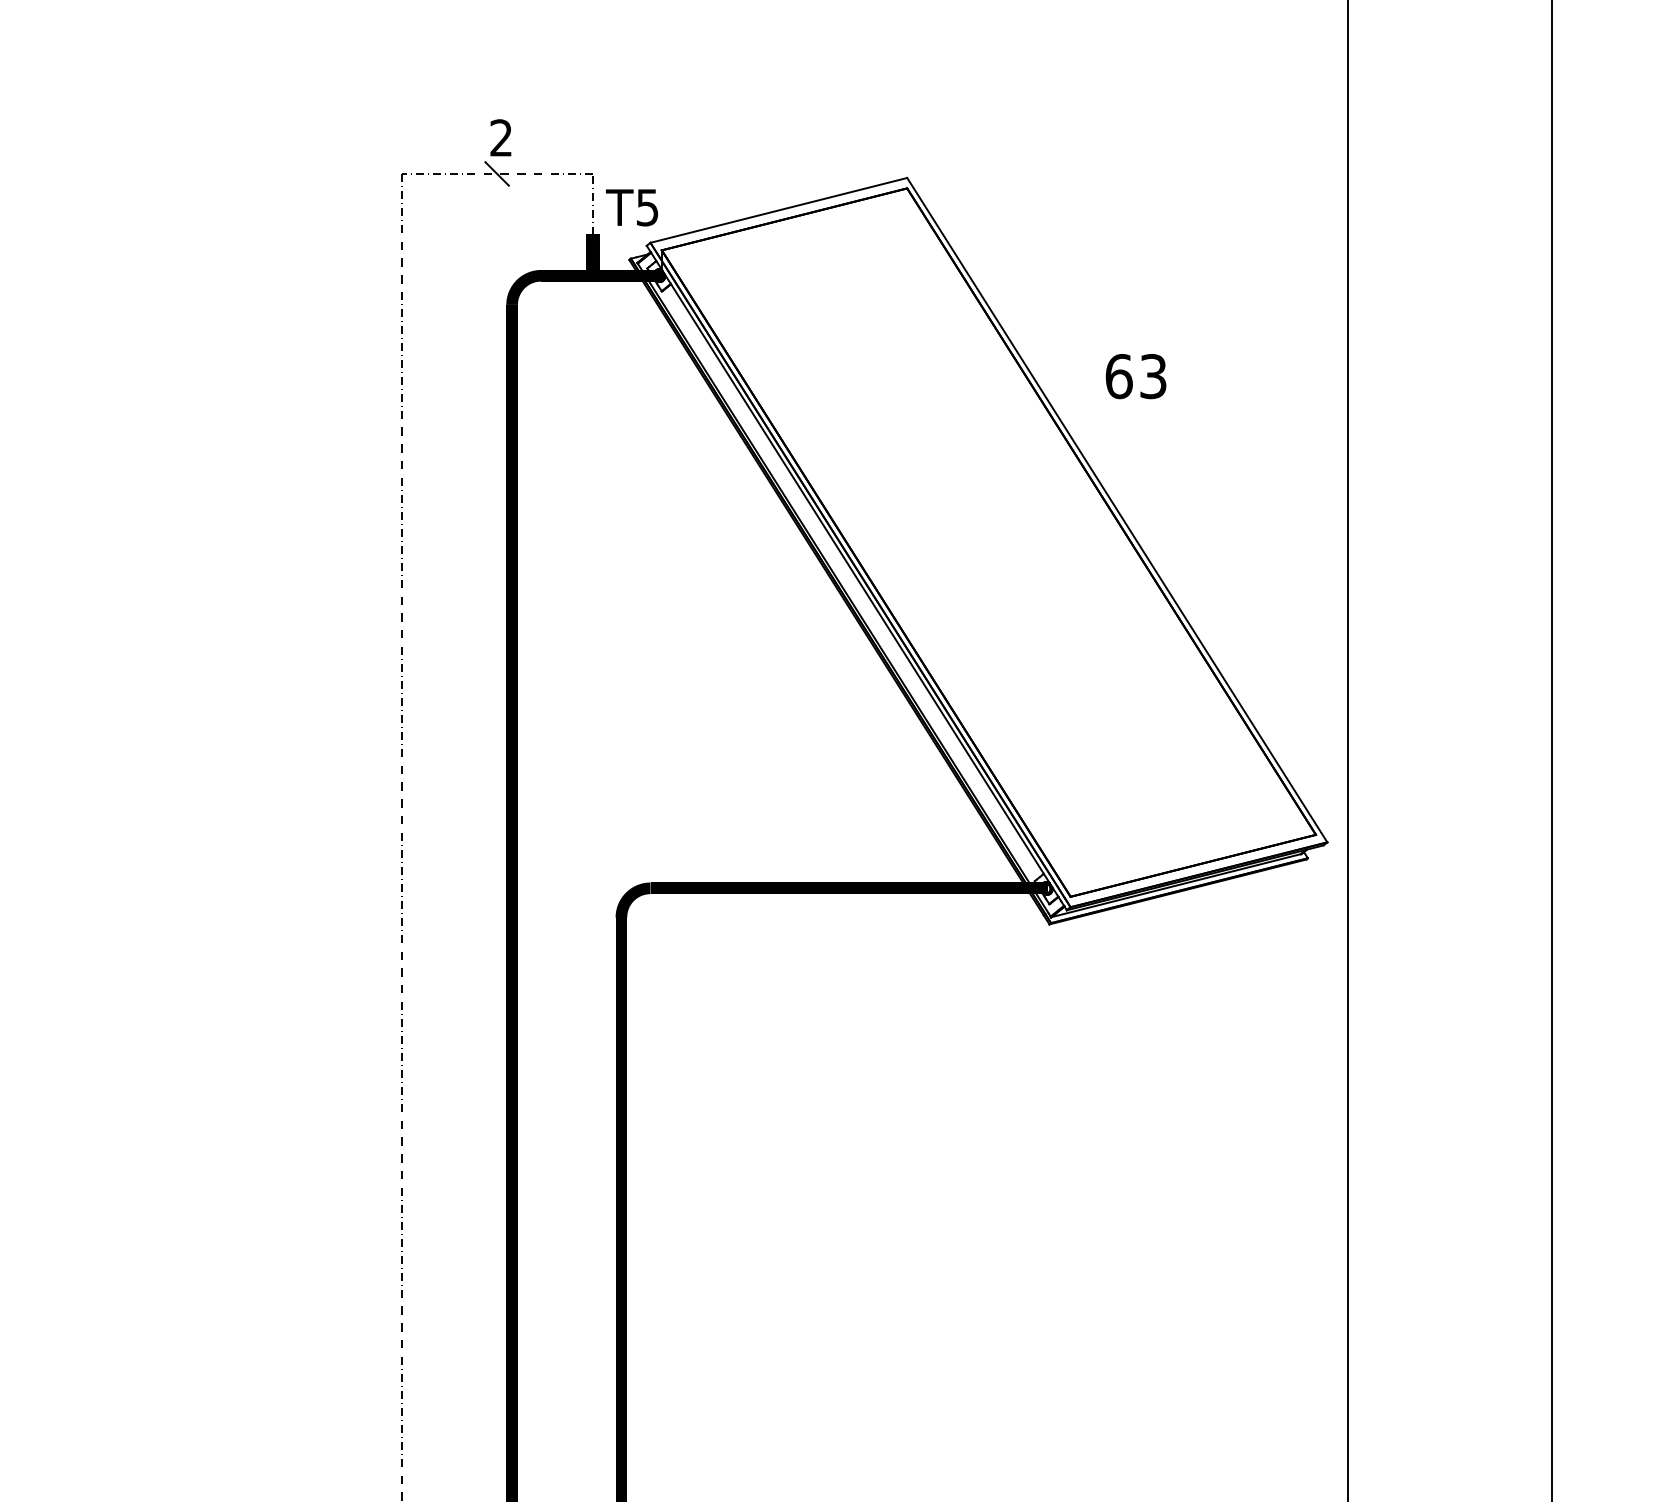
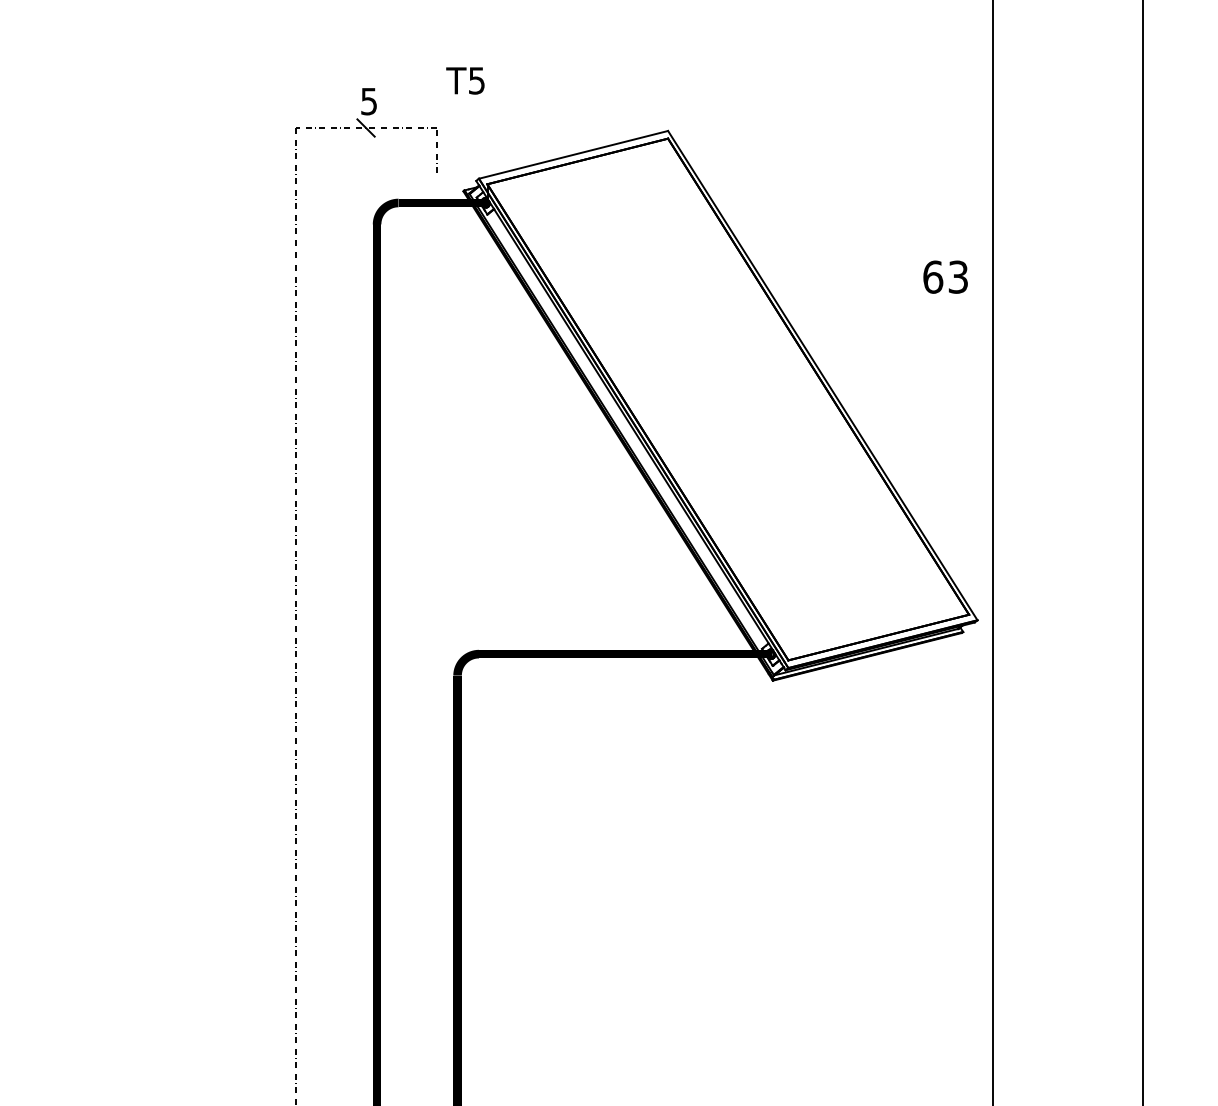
text: (500, 137) -> (368, 101), 2 -> 5
text: (632, 207) -> (465, 80), moved
fill: (592, 252) -> (436, 185), removed
text: (1135, 375) -> (945, 276), moved

